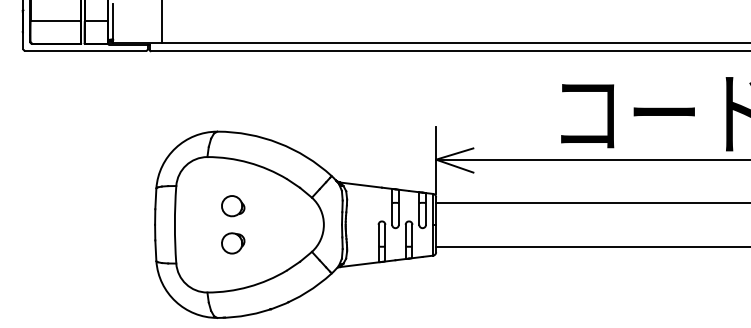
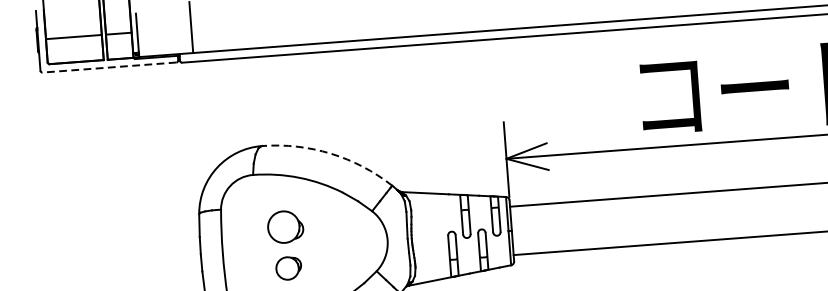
line: (85, 50) -> (109, 67), solid -> dashed
arc: (278, 143) -> (330, 154), solid -> dashed
part: (233, 206) -> (286, 227), size x1.4

